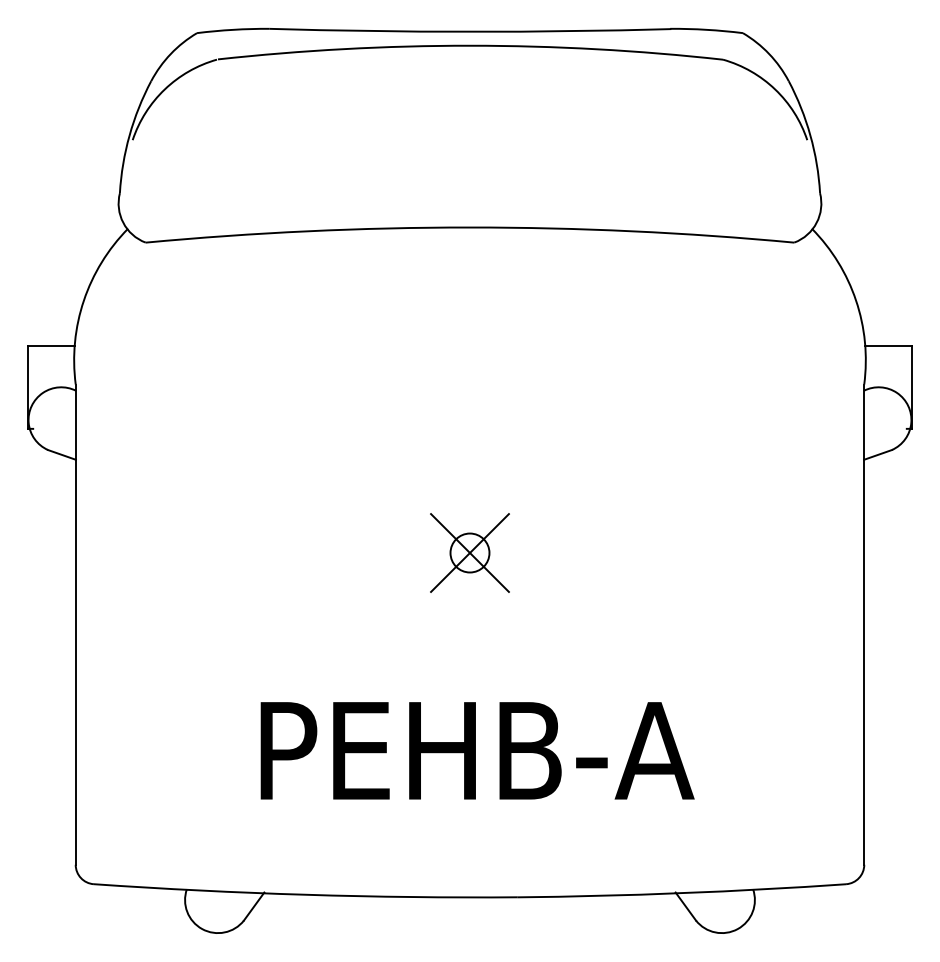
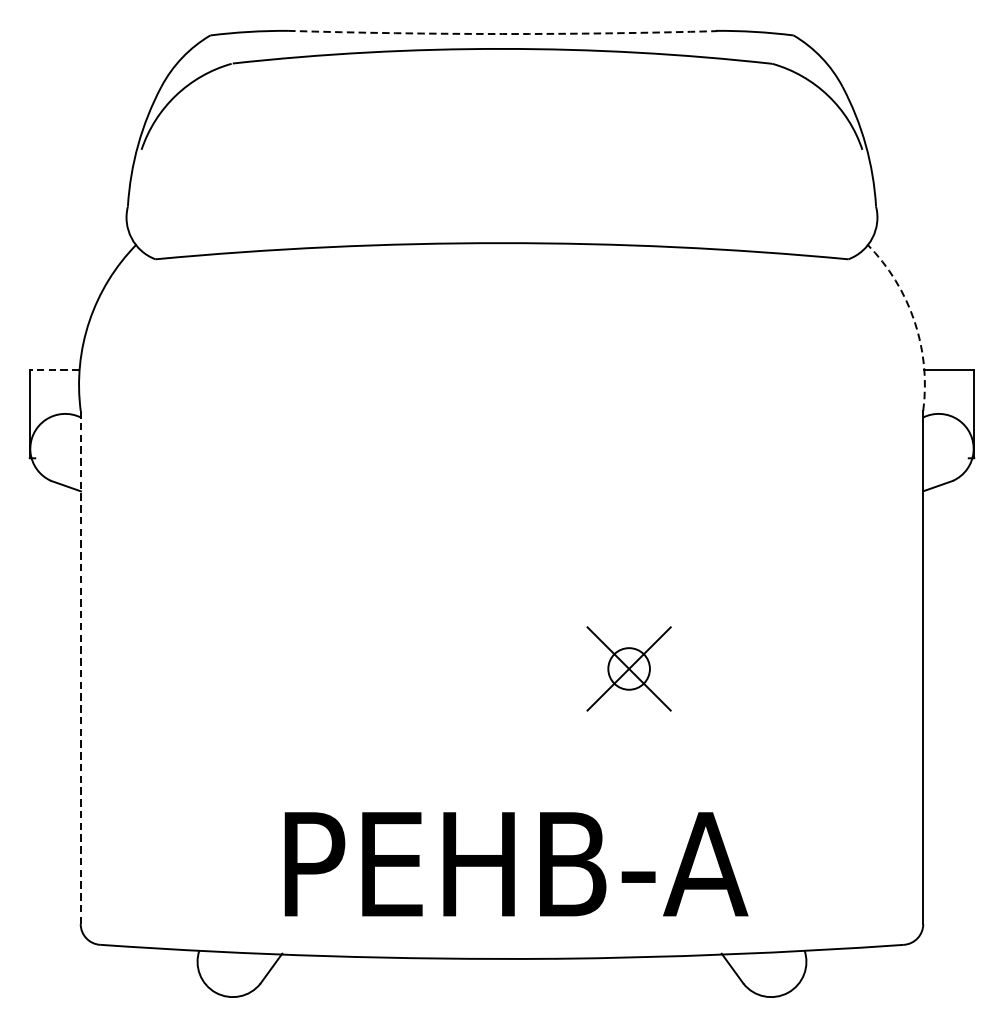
arc: (470, 31) -> (502, 33), solid -> dashed
arc: (856, 300) -> (914, 321), solid -> dashed
line: (50, 346) -> (53, 370), solid -> dashed
part: (469, 552) -> (628, 668), moved
line: (75, 624) -> (80, 667), solid -> dashed
text: (477, 750) -> (516, 863), moved

